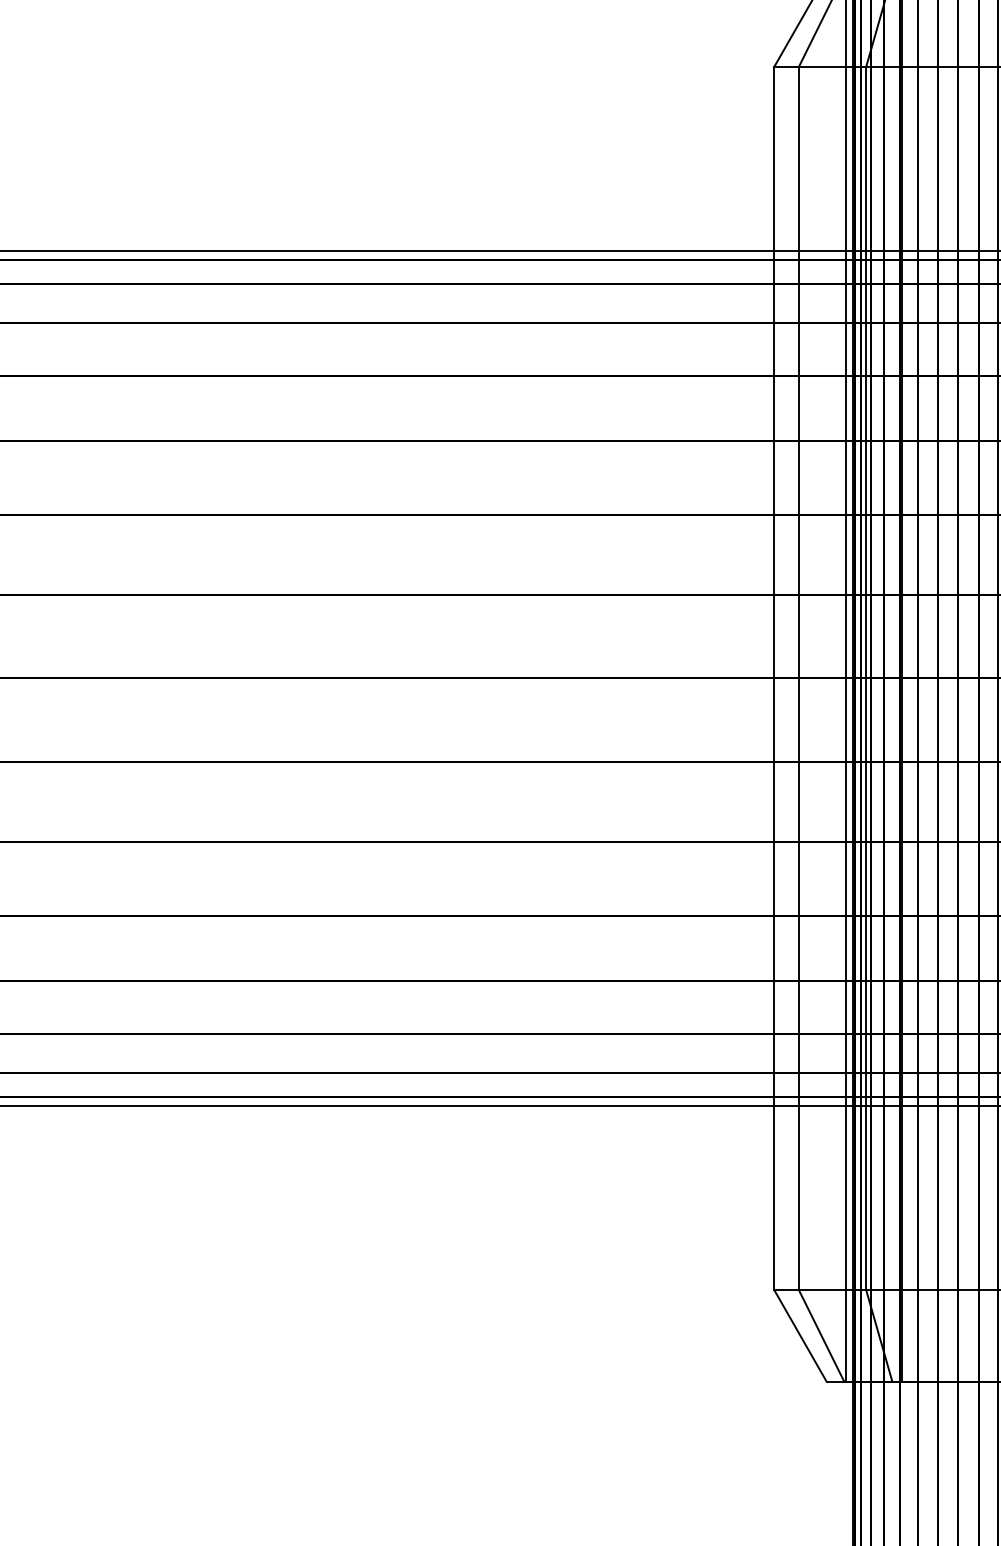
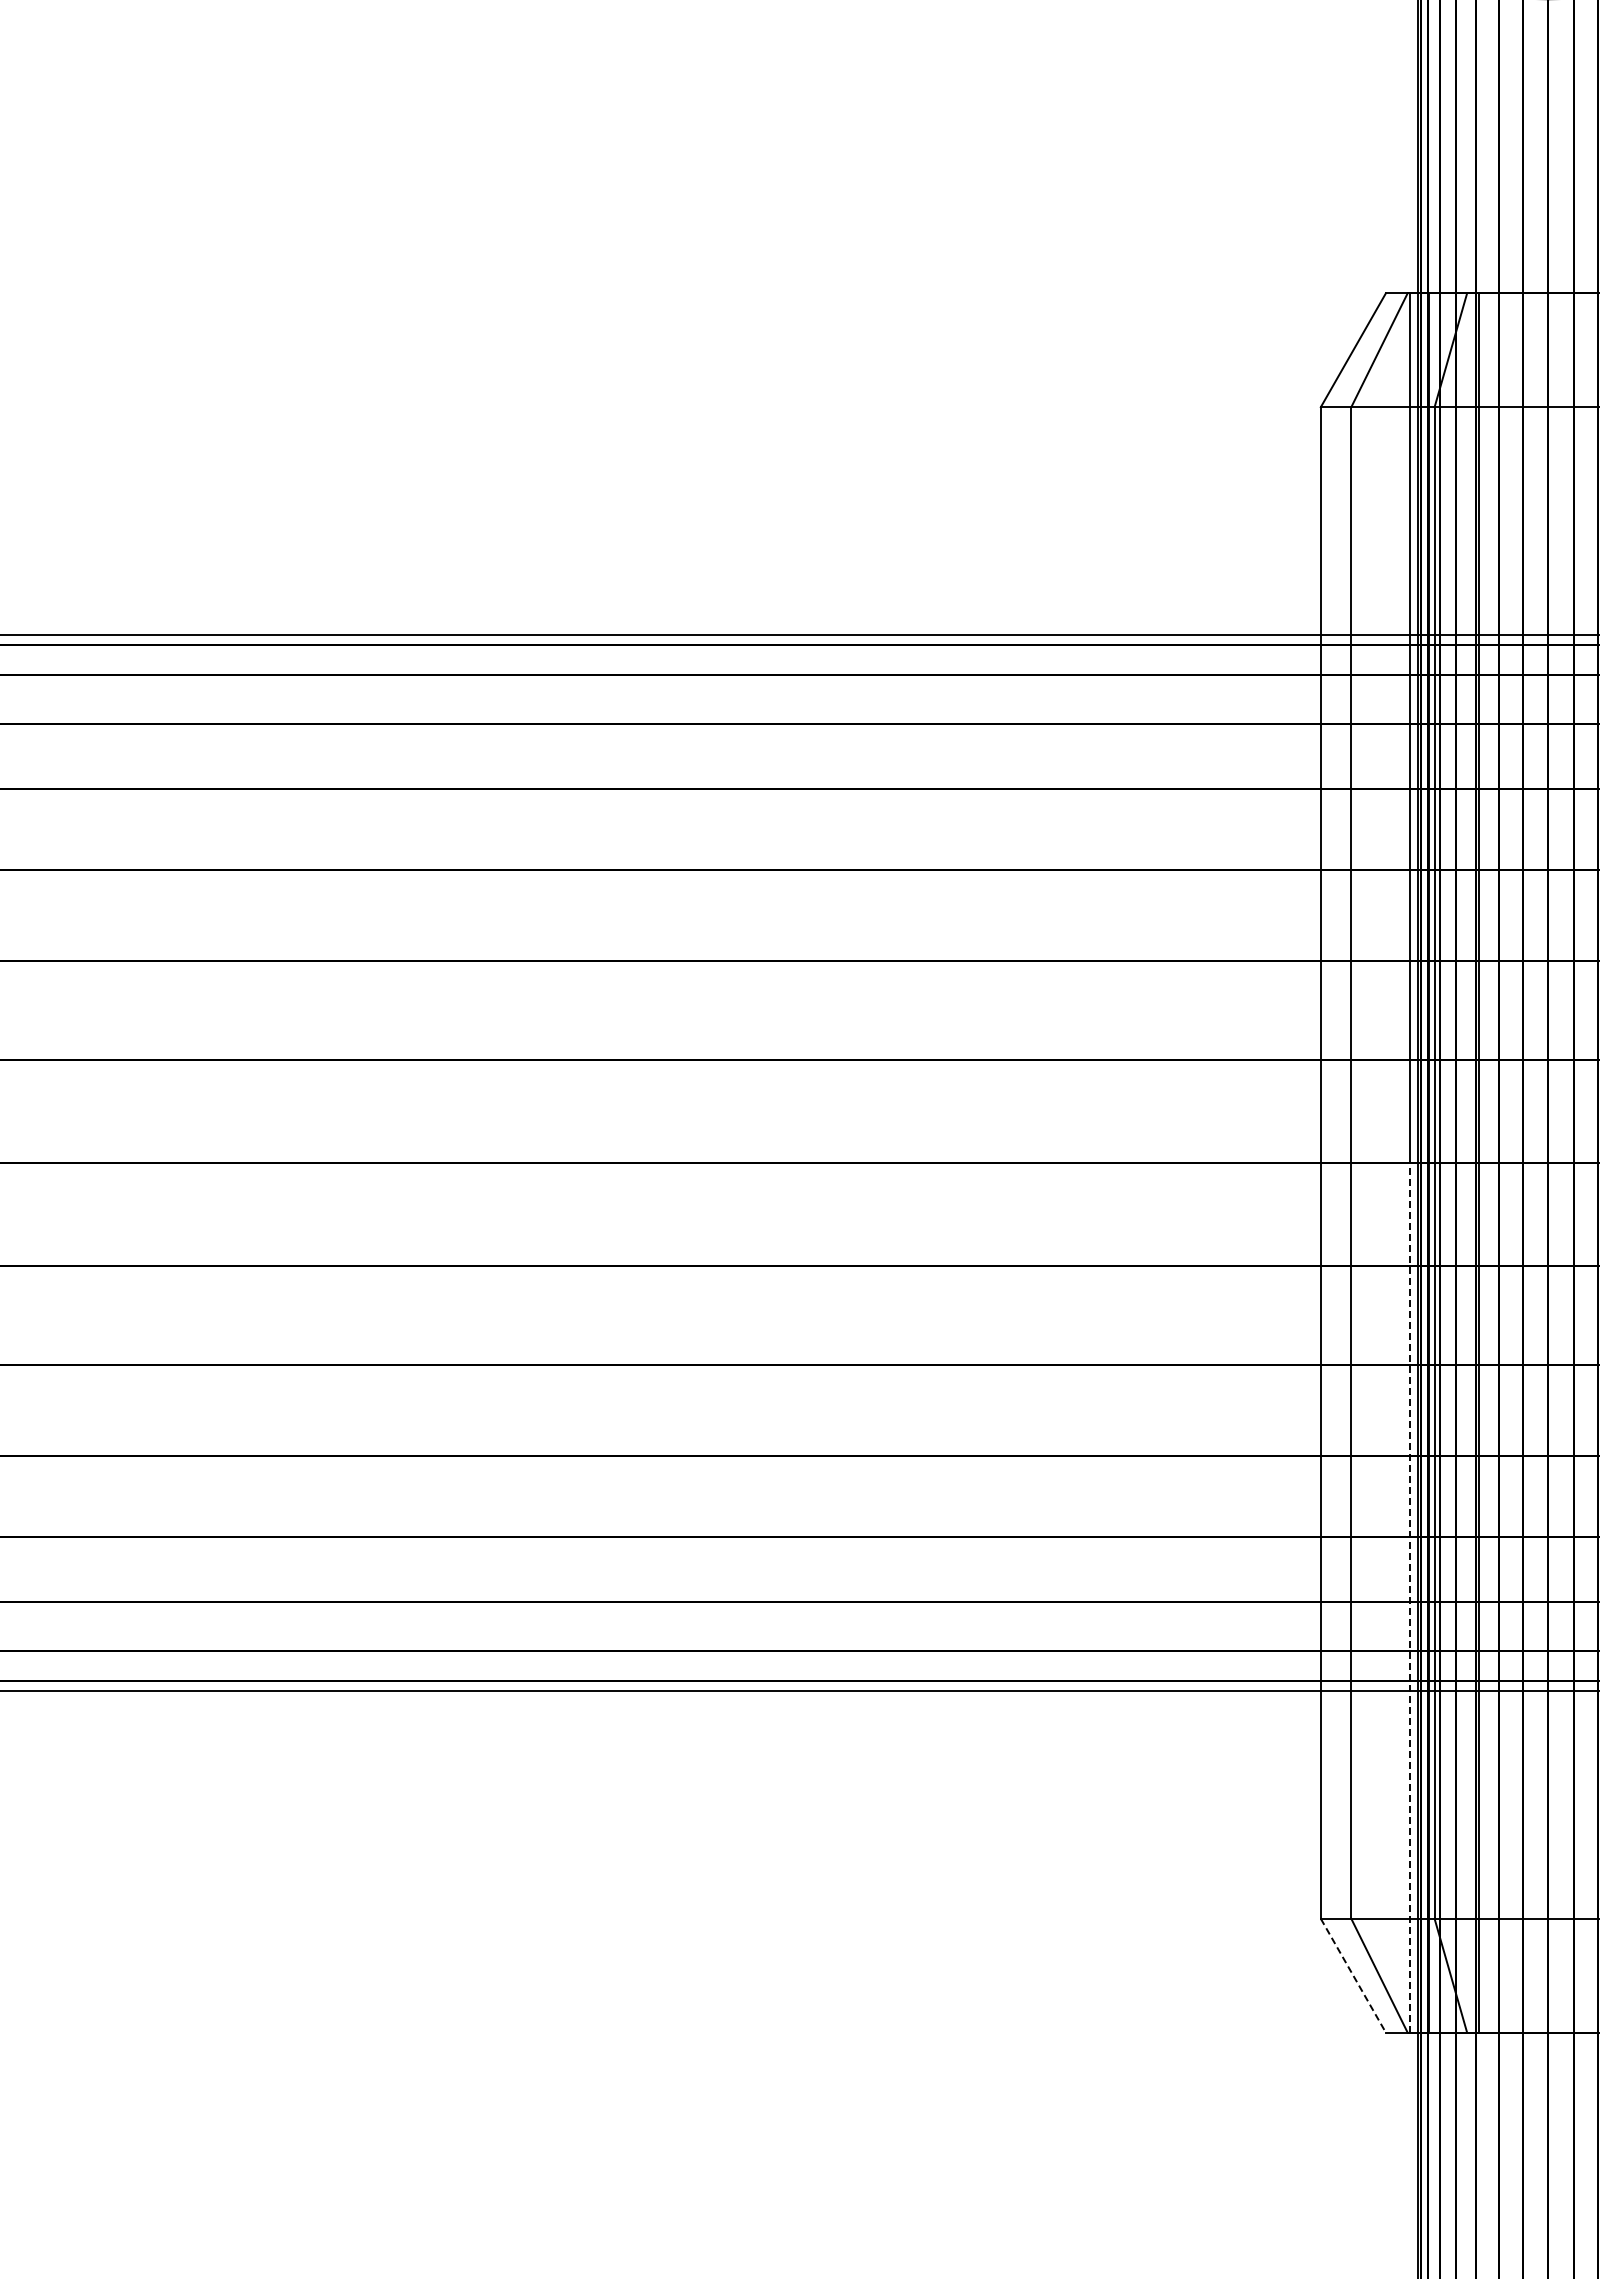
line: (846, 1029) -> (1410, 1597), solid -> dashed
line: (800, 1335) -> (1353, 1975), solid -> dashed

